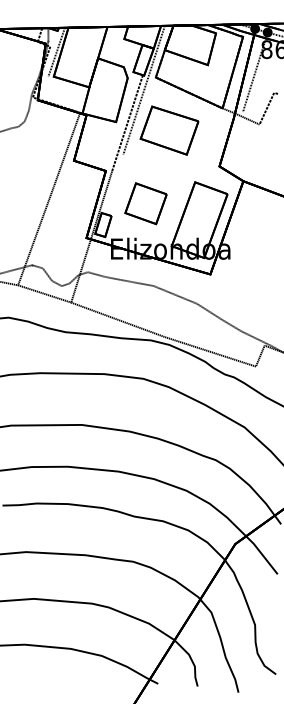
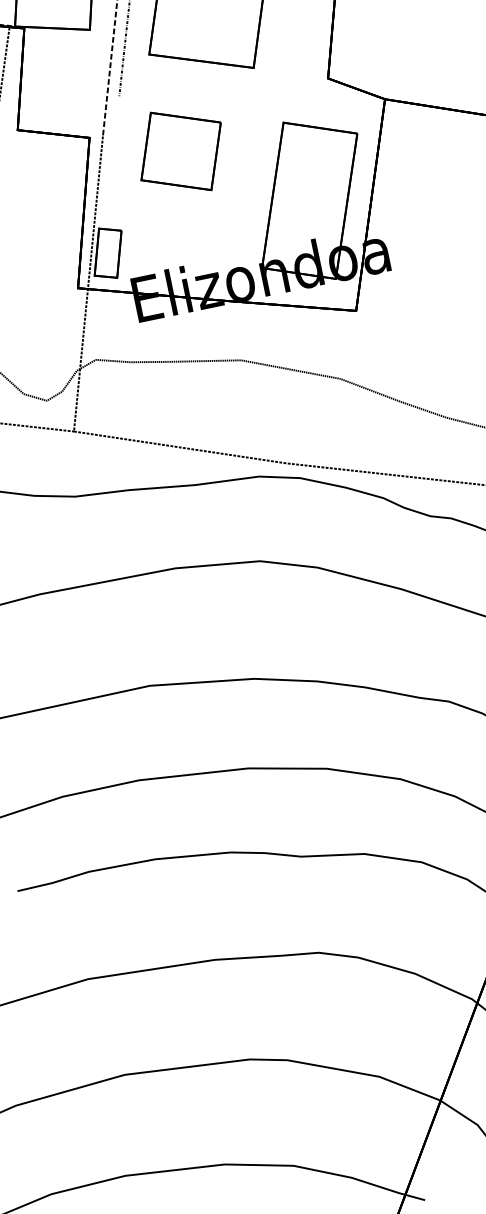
part: (145, 203) -> (179, 151), moved

